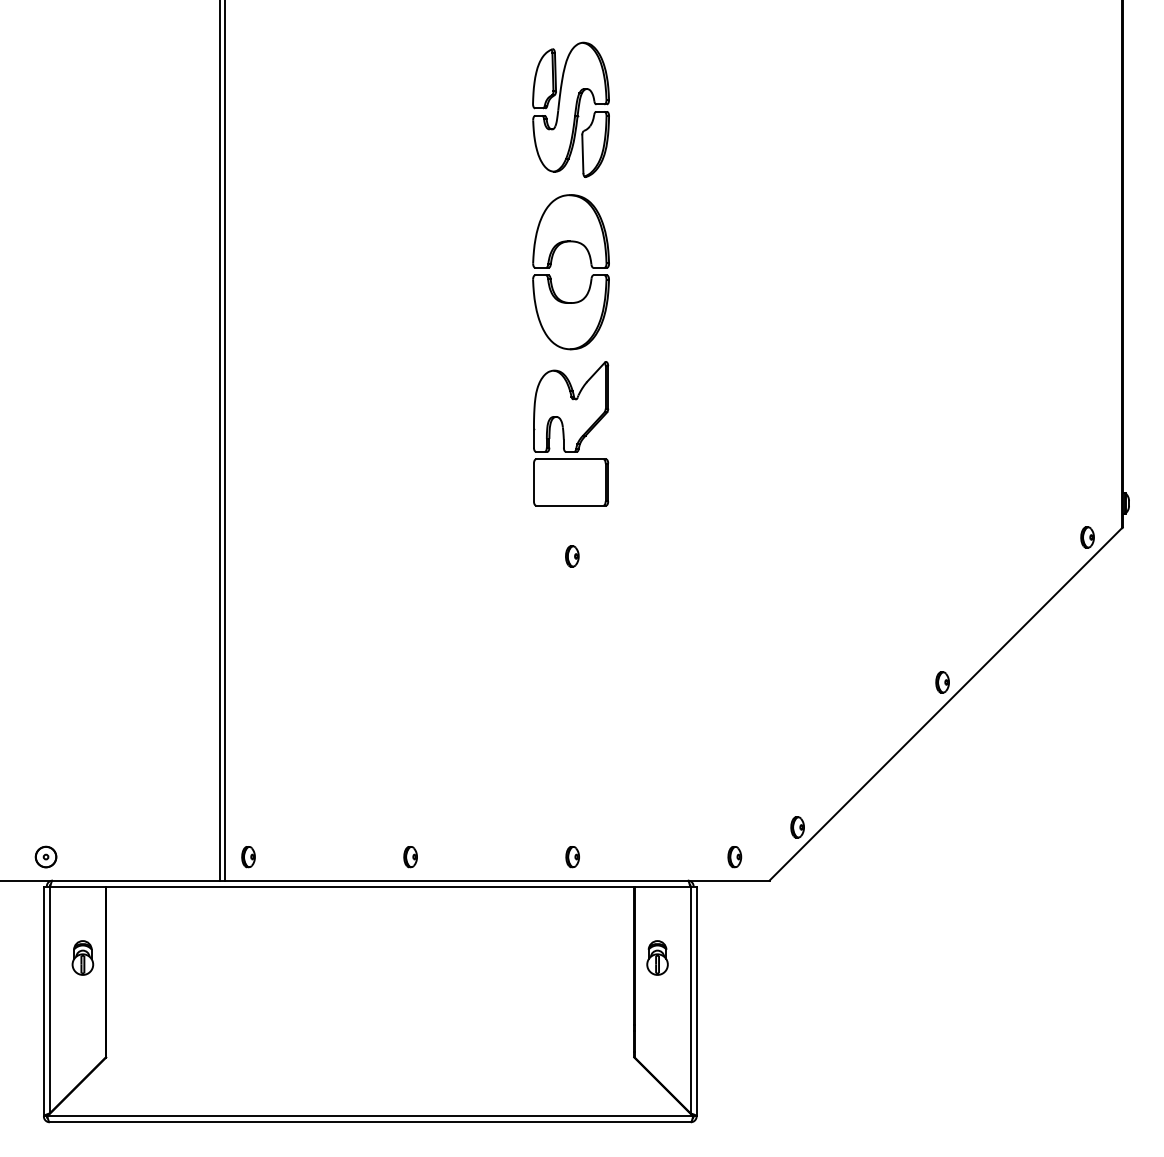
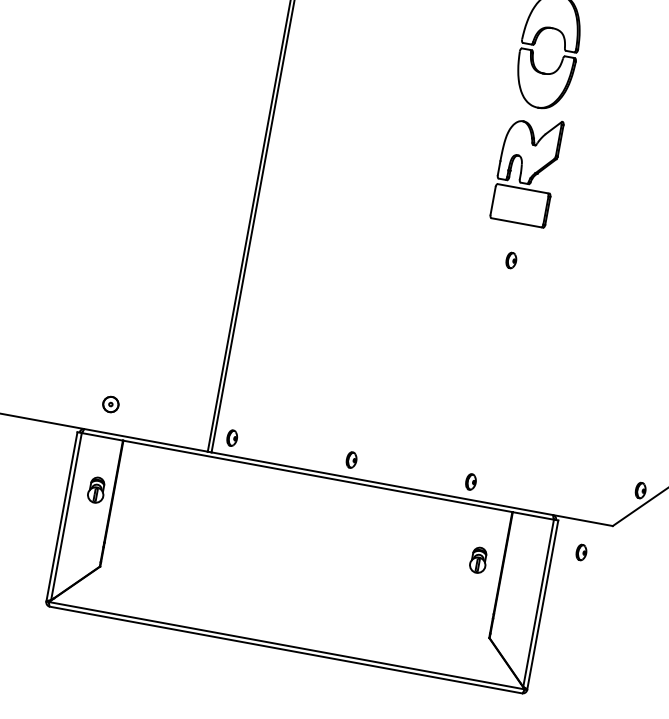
part: (45, 856) -> (110, 404), moved
part: (734, 857) -> (581, 552), moved
part: (657, 957) -> (478, 559), moved

